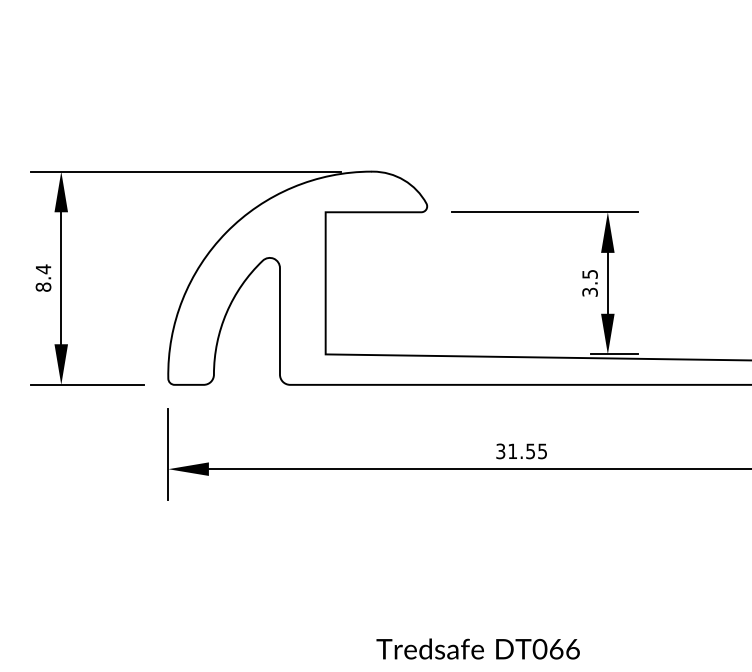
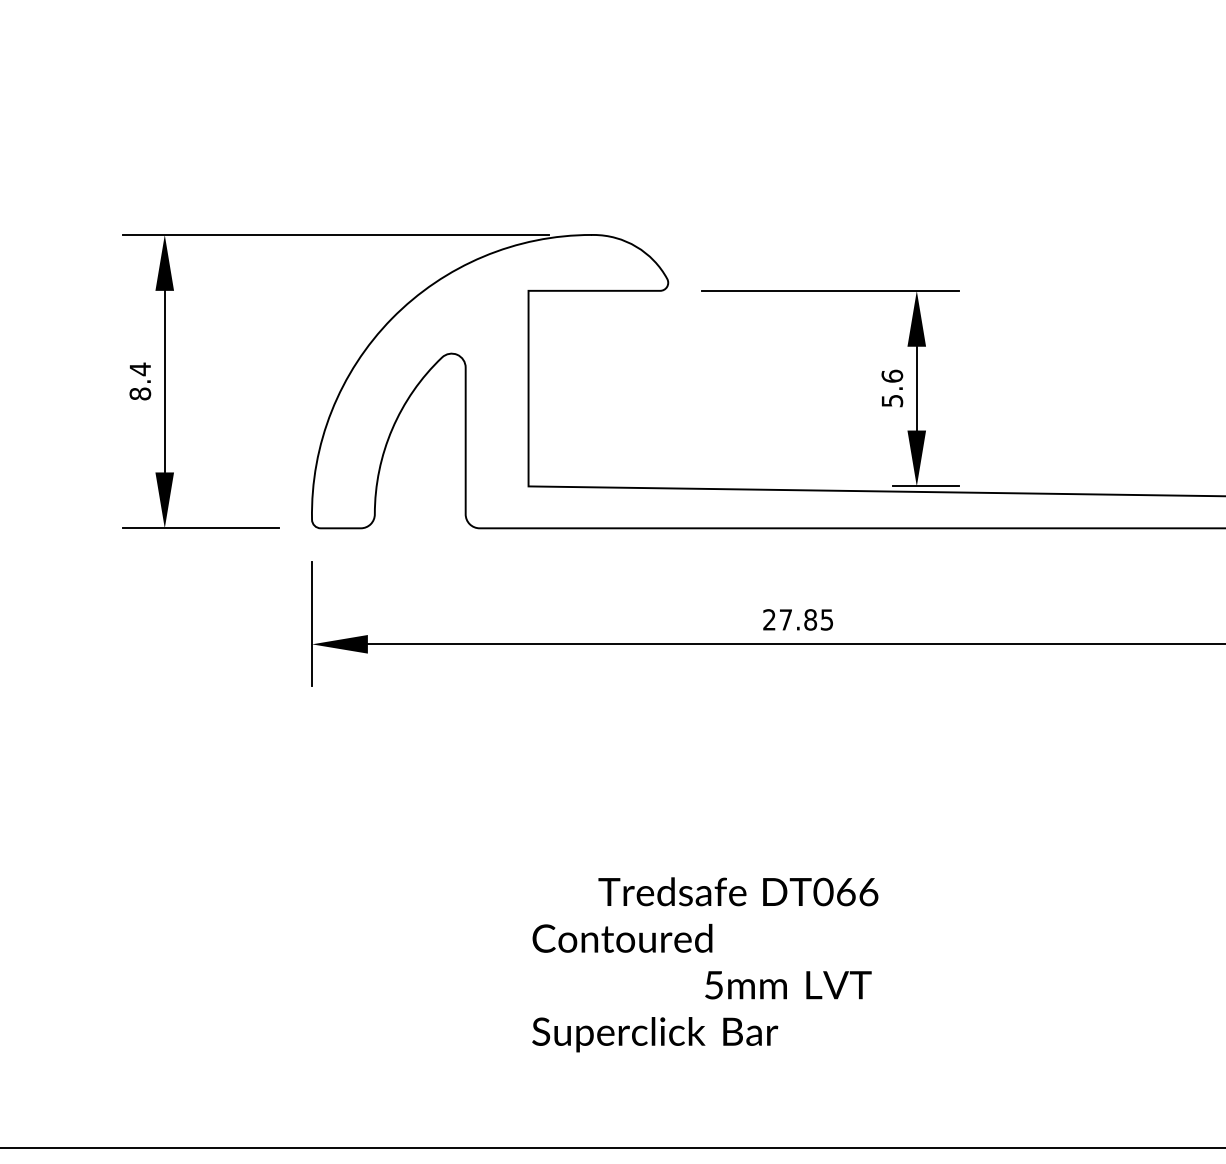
text: (590, 282) -> (892, 387), 3.5 -> 5.6
text: (516, 451) -> (790, 619), 31.55 -> 27.85

